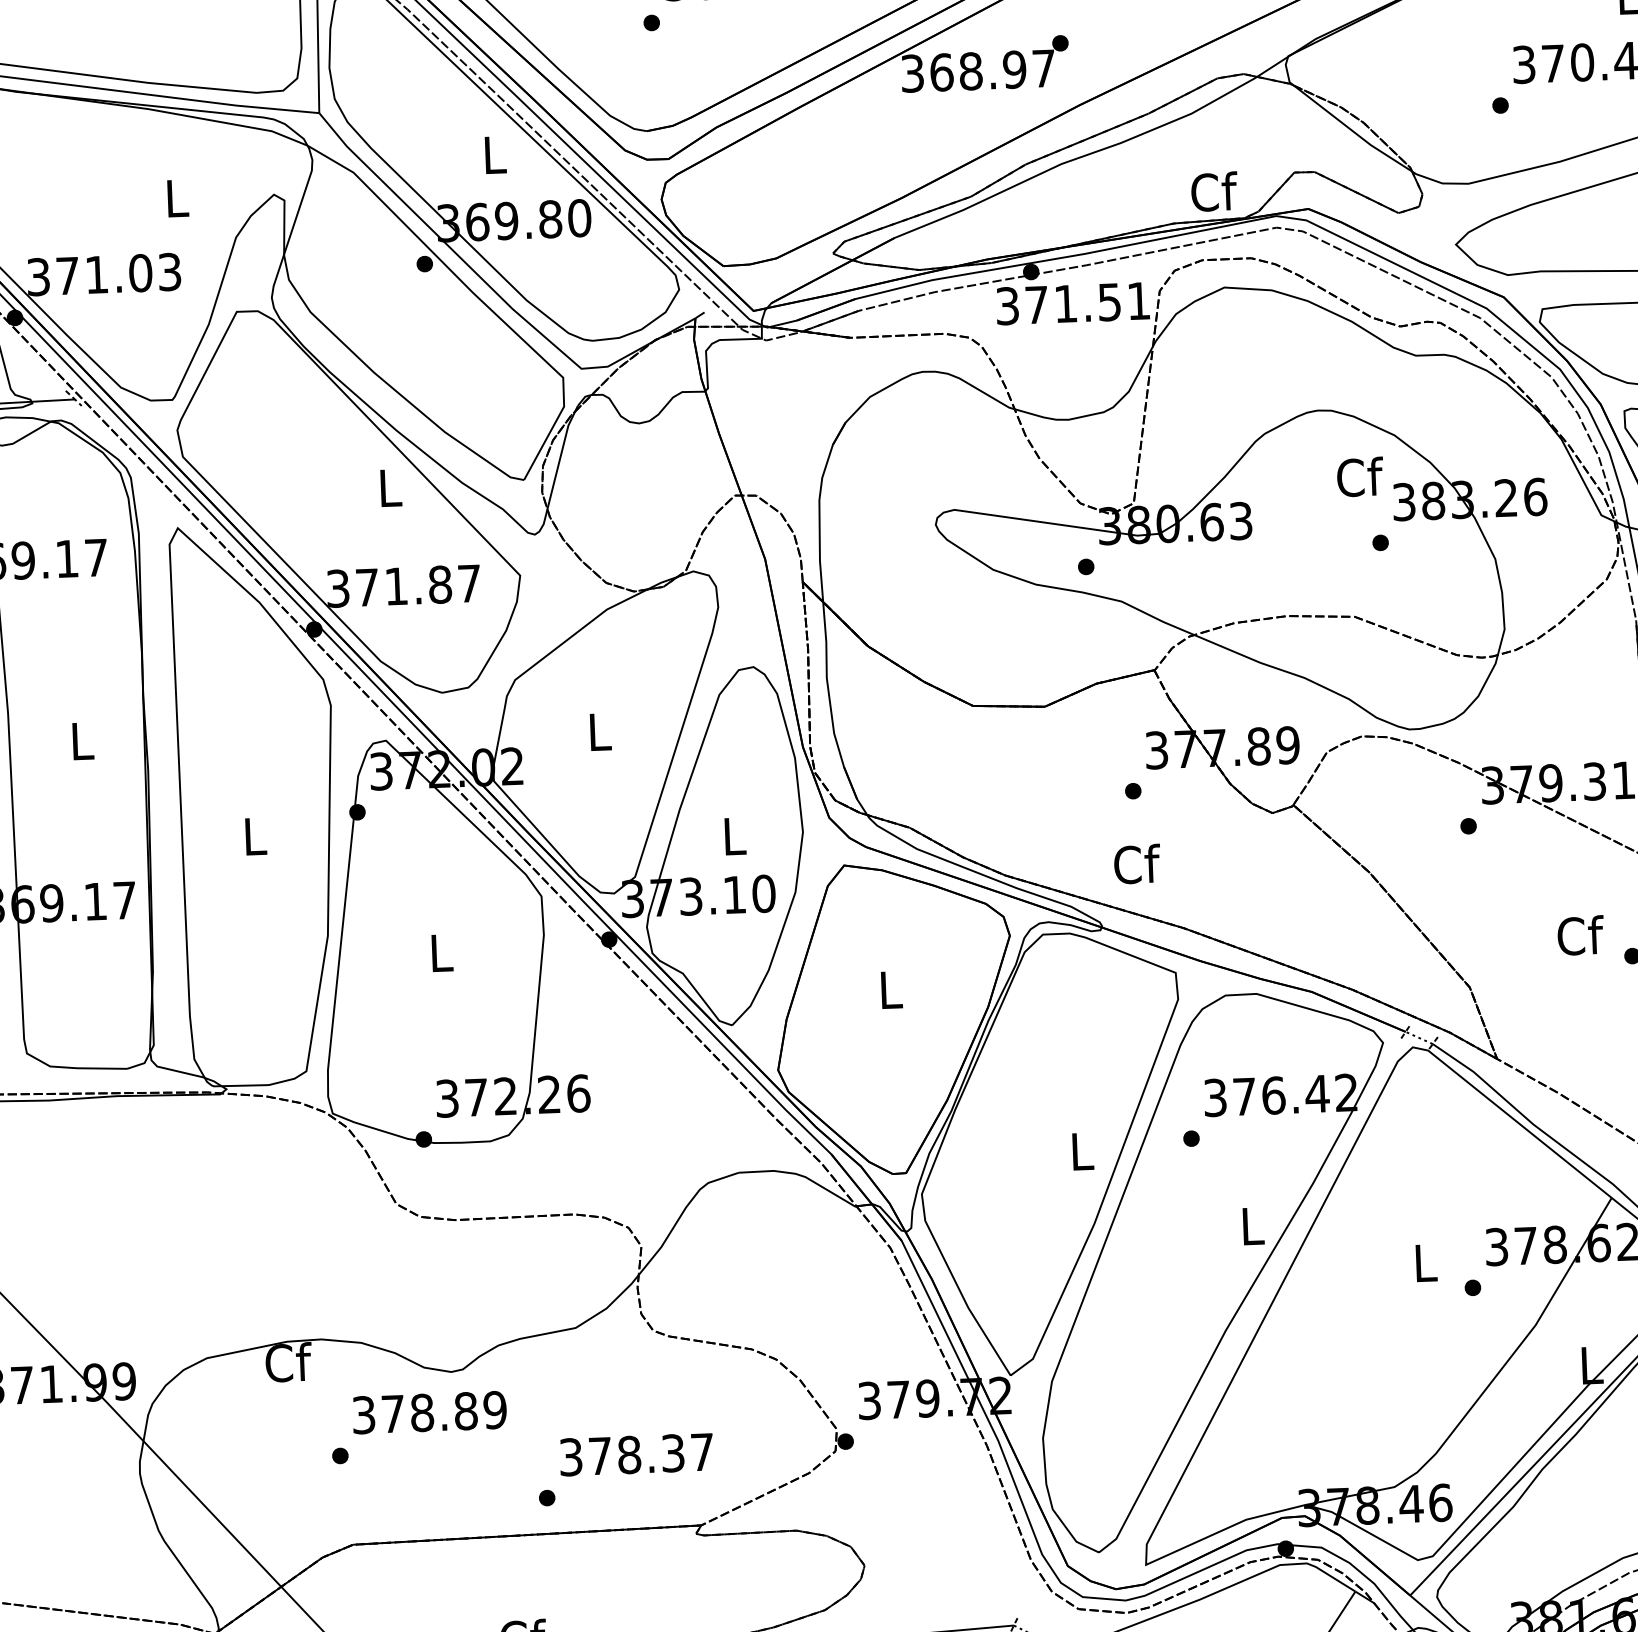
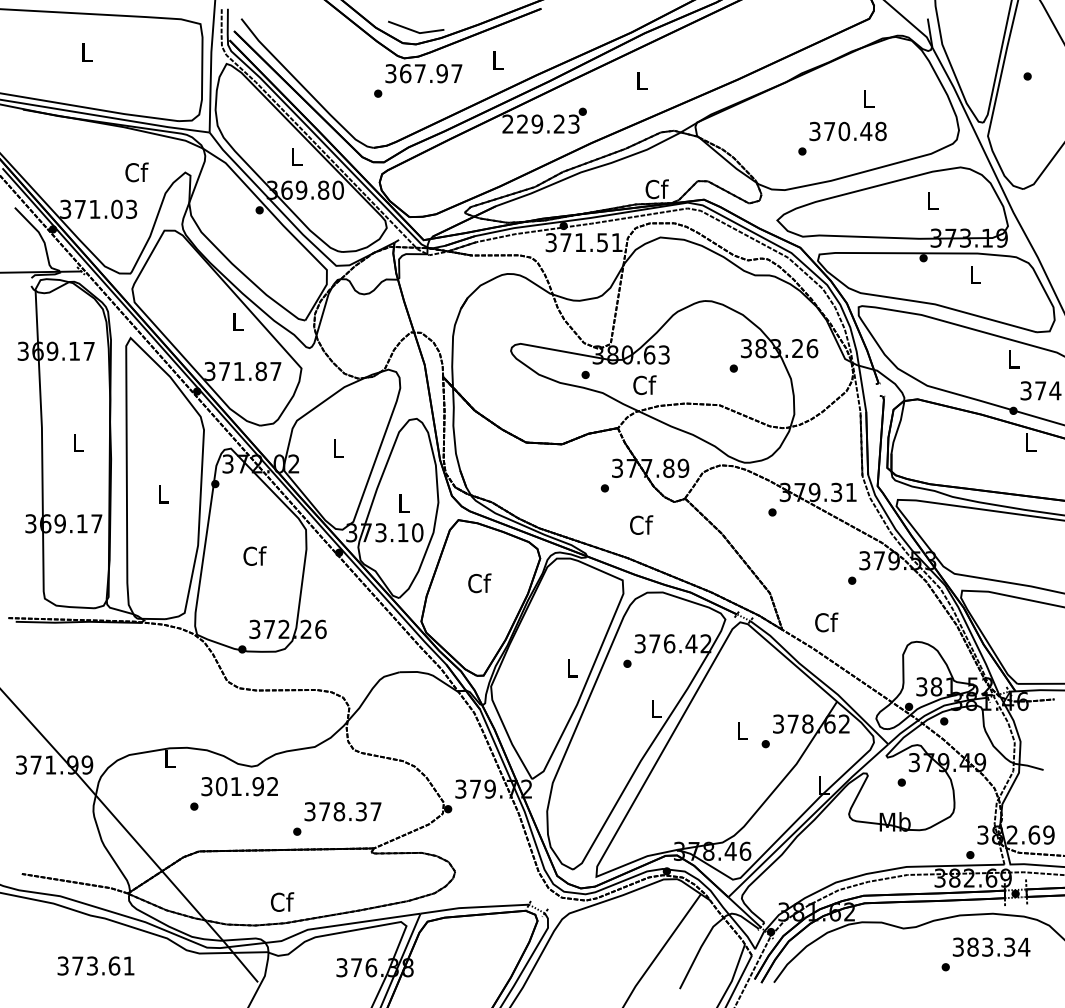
text: (977, 69) -> (540, 123), 368.97 -> 229.23
text: (176, 198) -> (136, 172), L -> Cf
text: (1359, 477) -> (644, 385), moved
text: (1137, 862) -> (641, 524), moved
text: (1580, 935) -> (826, 622), moved
text: (440, 951) -> (254, 555), L -> Cf
text: (890, 990) -> (479, 583), L -> Cf
text: (287, 1362) -> (169, 758), Cf -> L
text: (442, 1411) -> (246, 786), 378.89 -> 301.92

